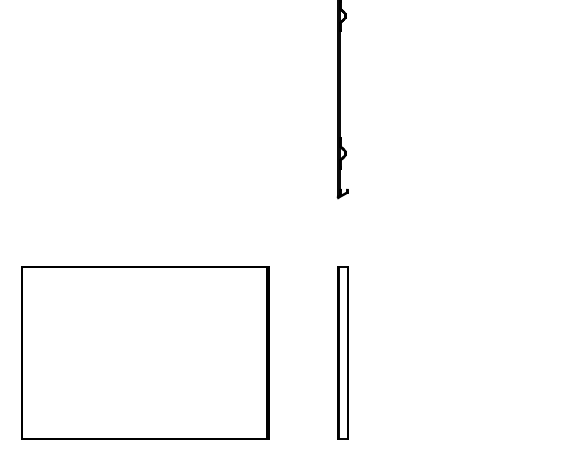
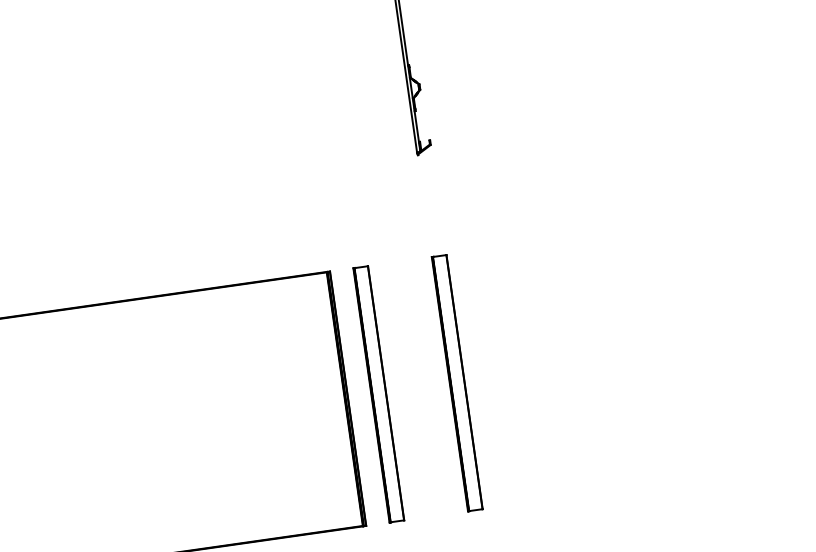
part: (289, 352) -> (378, 393), added

